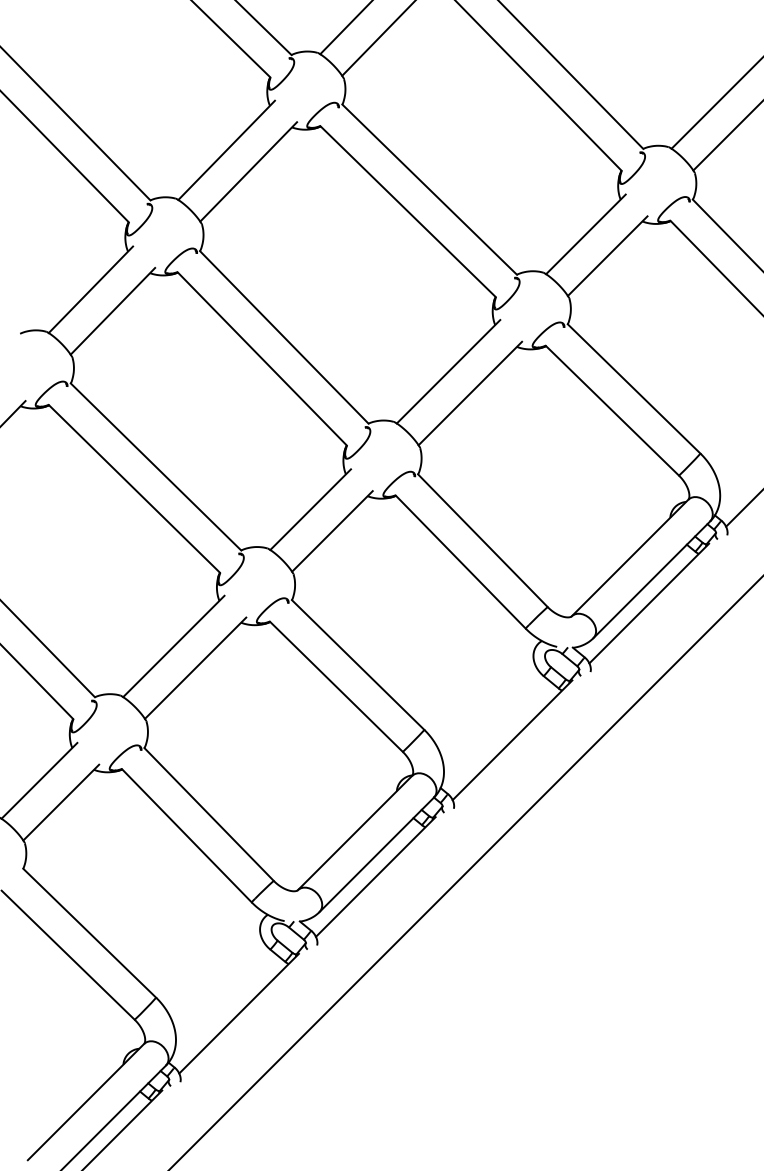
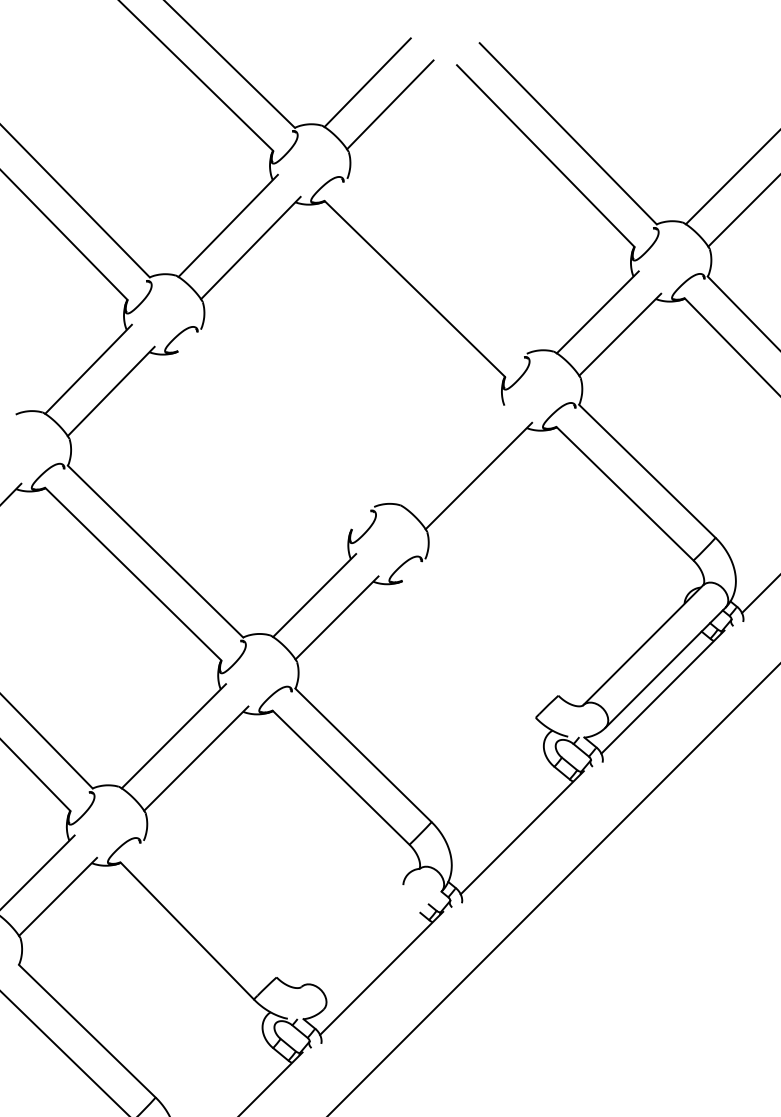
line: (429, 189) -> (436, 266), removed
line: (284, 337) -> (287, 418), removed
line: (261, 358) -> (264, 440), removed
line: (448, 371) -> (456, 453), removed
line: (482, 540) -> (491, 627), removed
line: (460, 561) -> (468, 648), removed
line: (208, 814) -> (209, 909), removed
line: (354, 832) -> (359, 927), removed
line: (376, 854) -> (382, 950), removed

